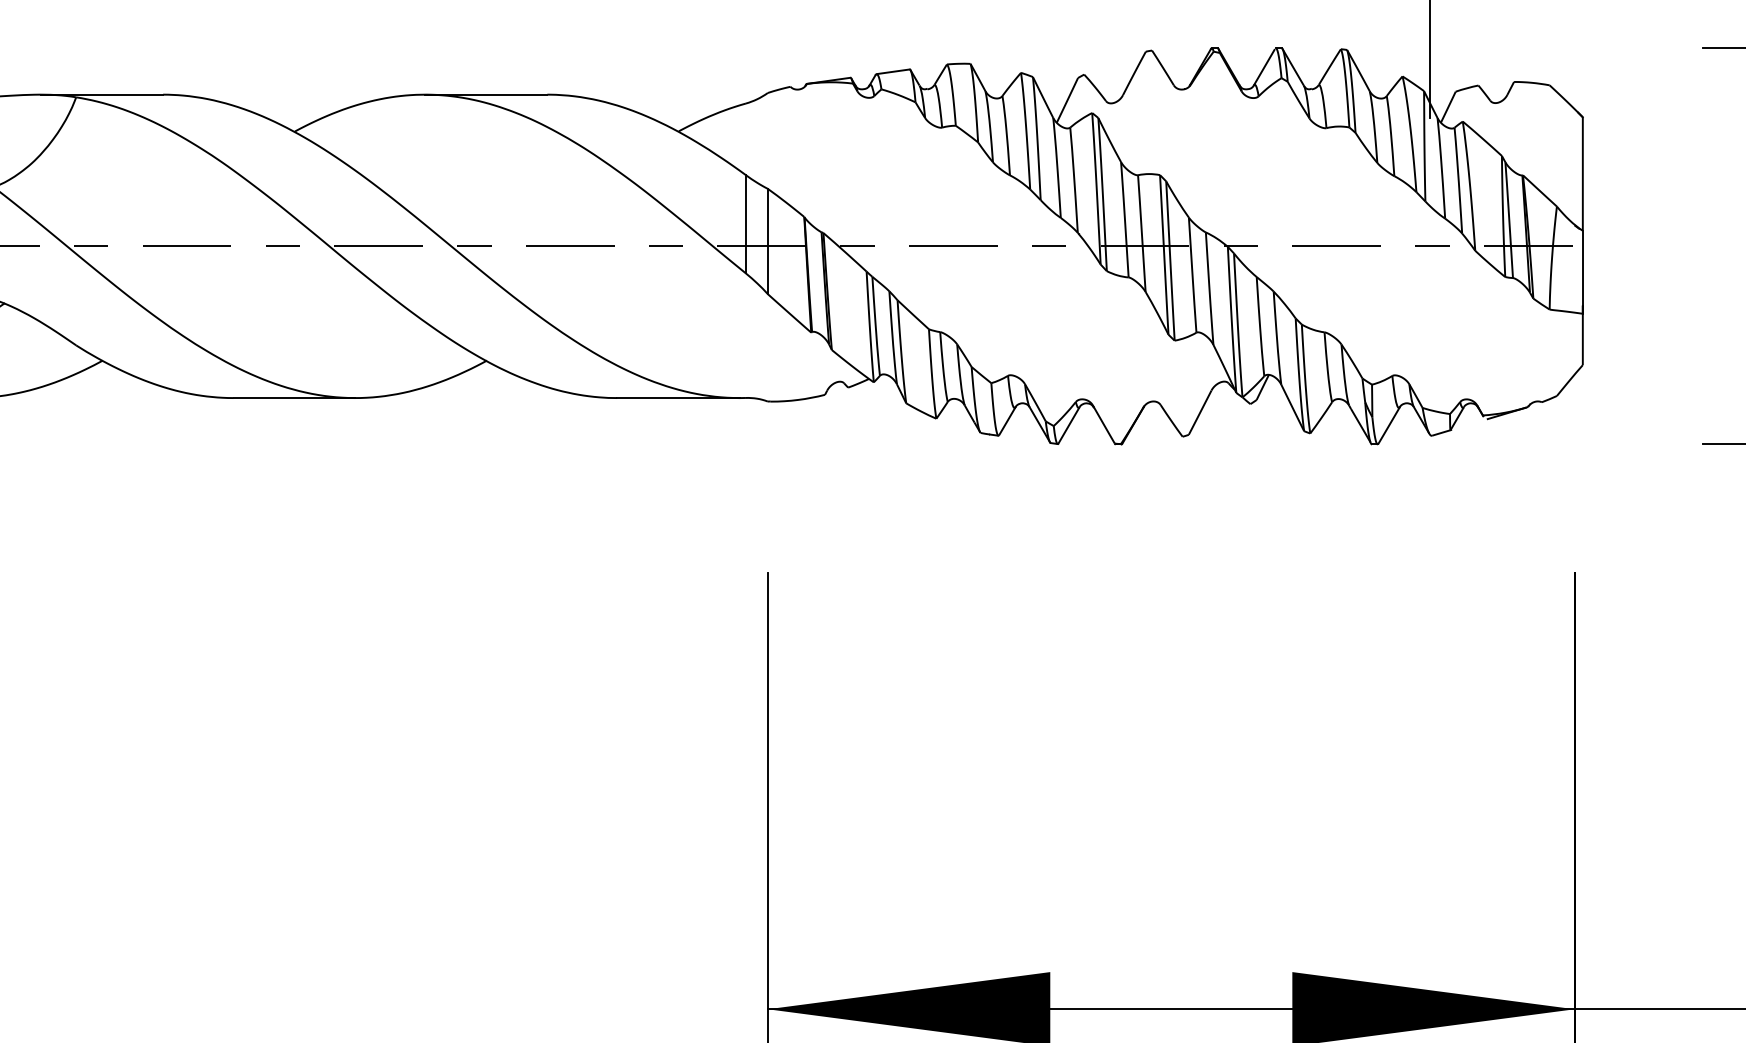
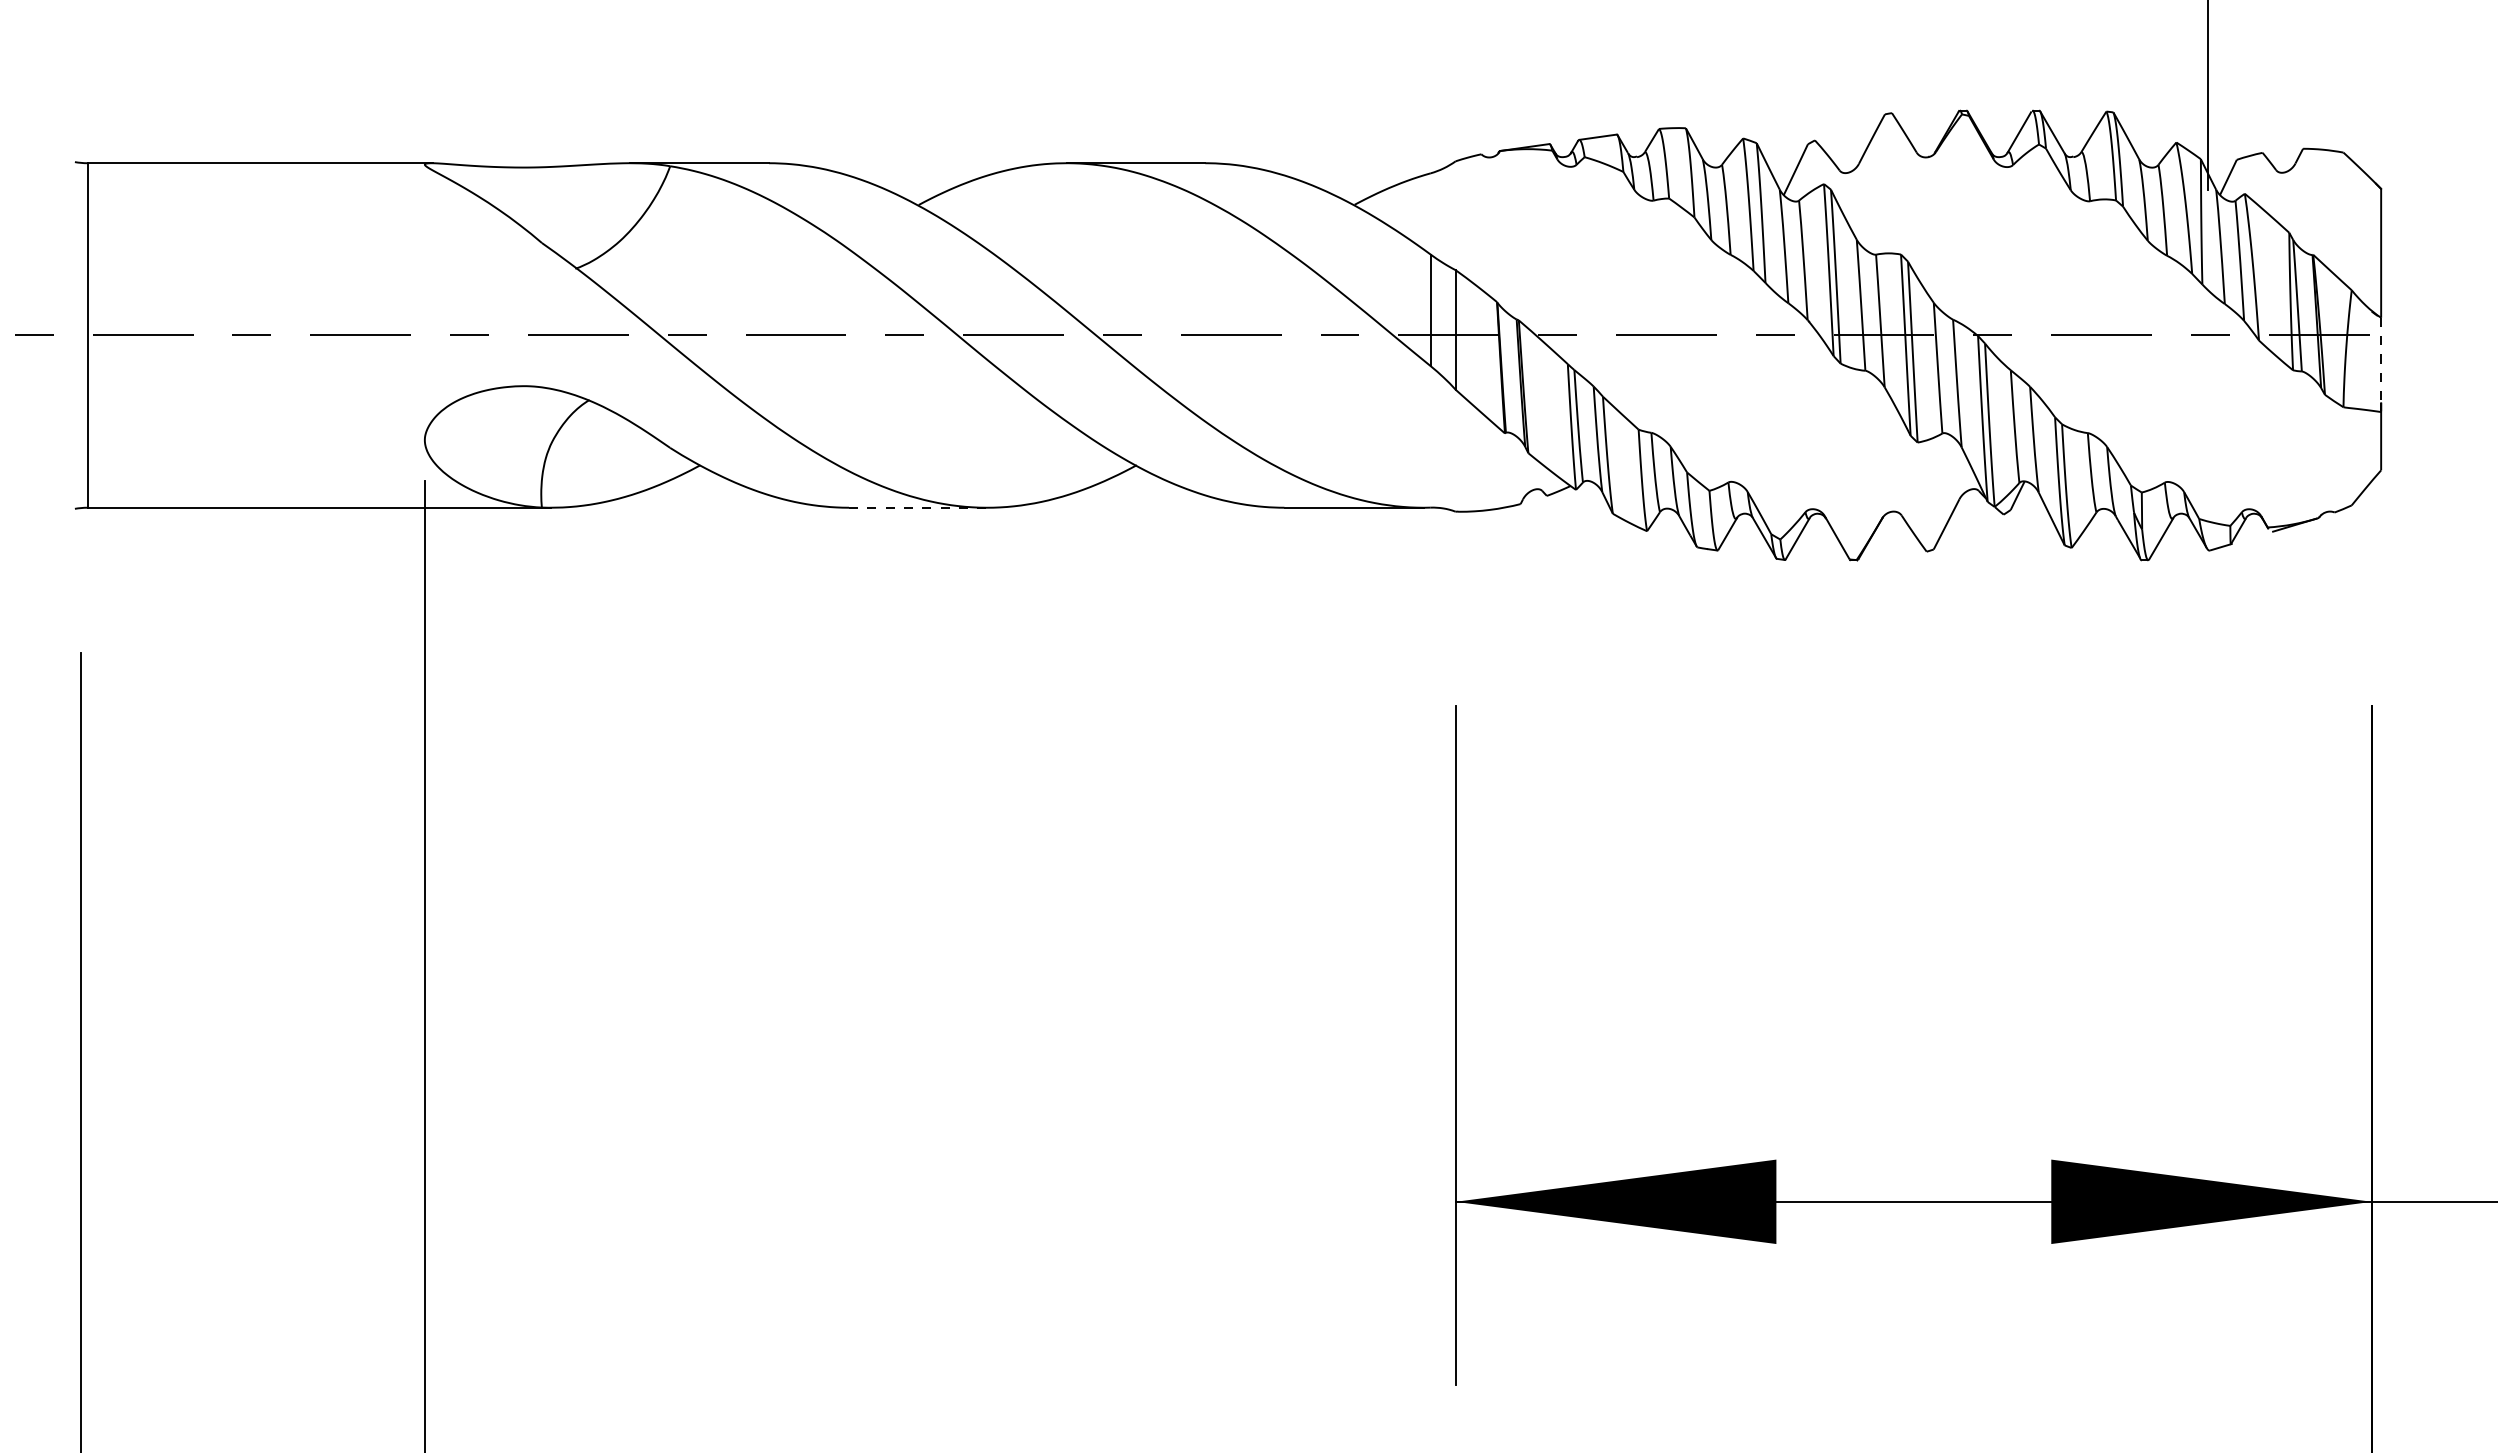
line: (1583, 272) -> (2381, 365), solid -> dashed
line: (294, 397) -> (918, 507), solid -> dashed

